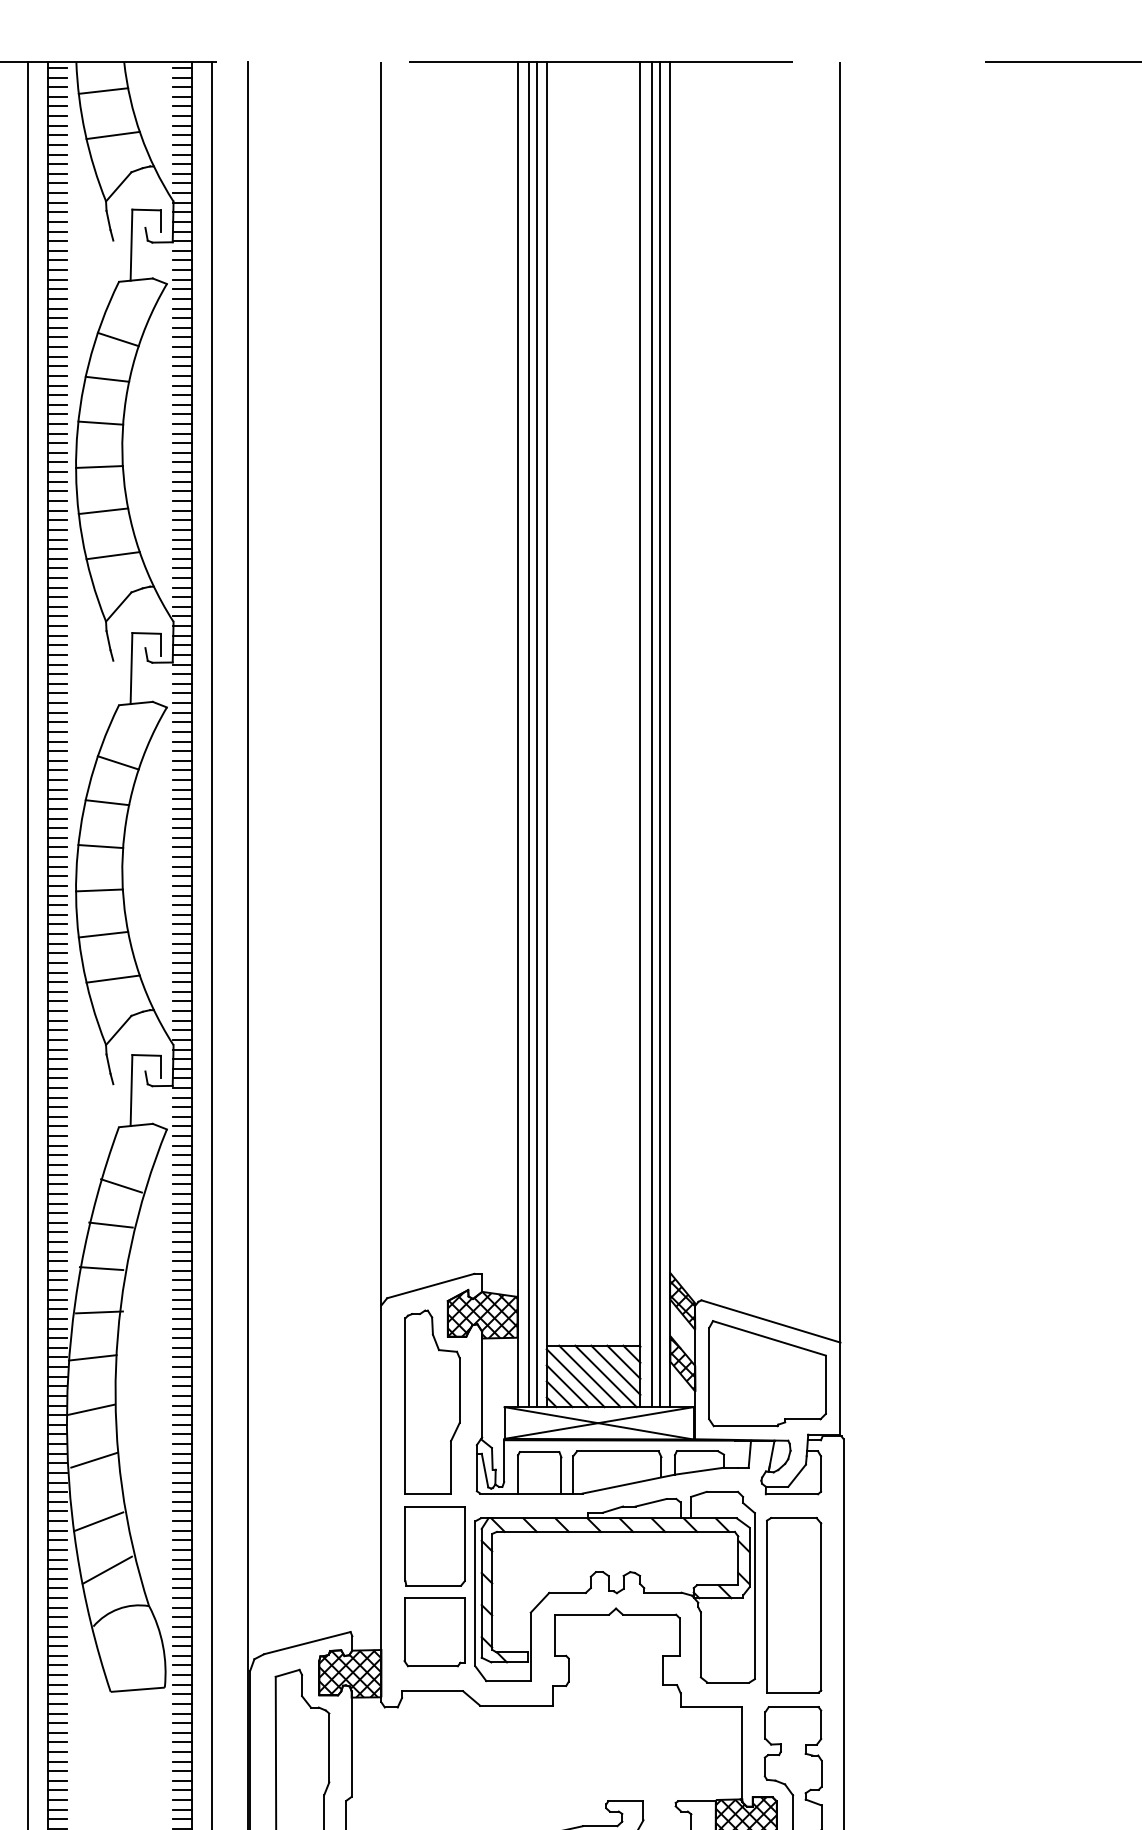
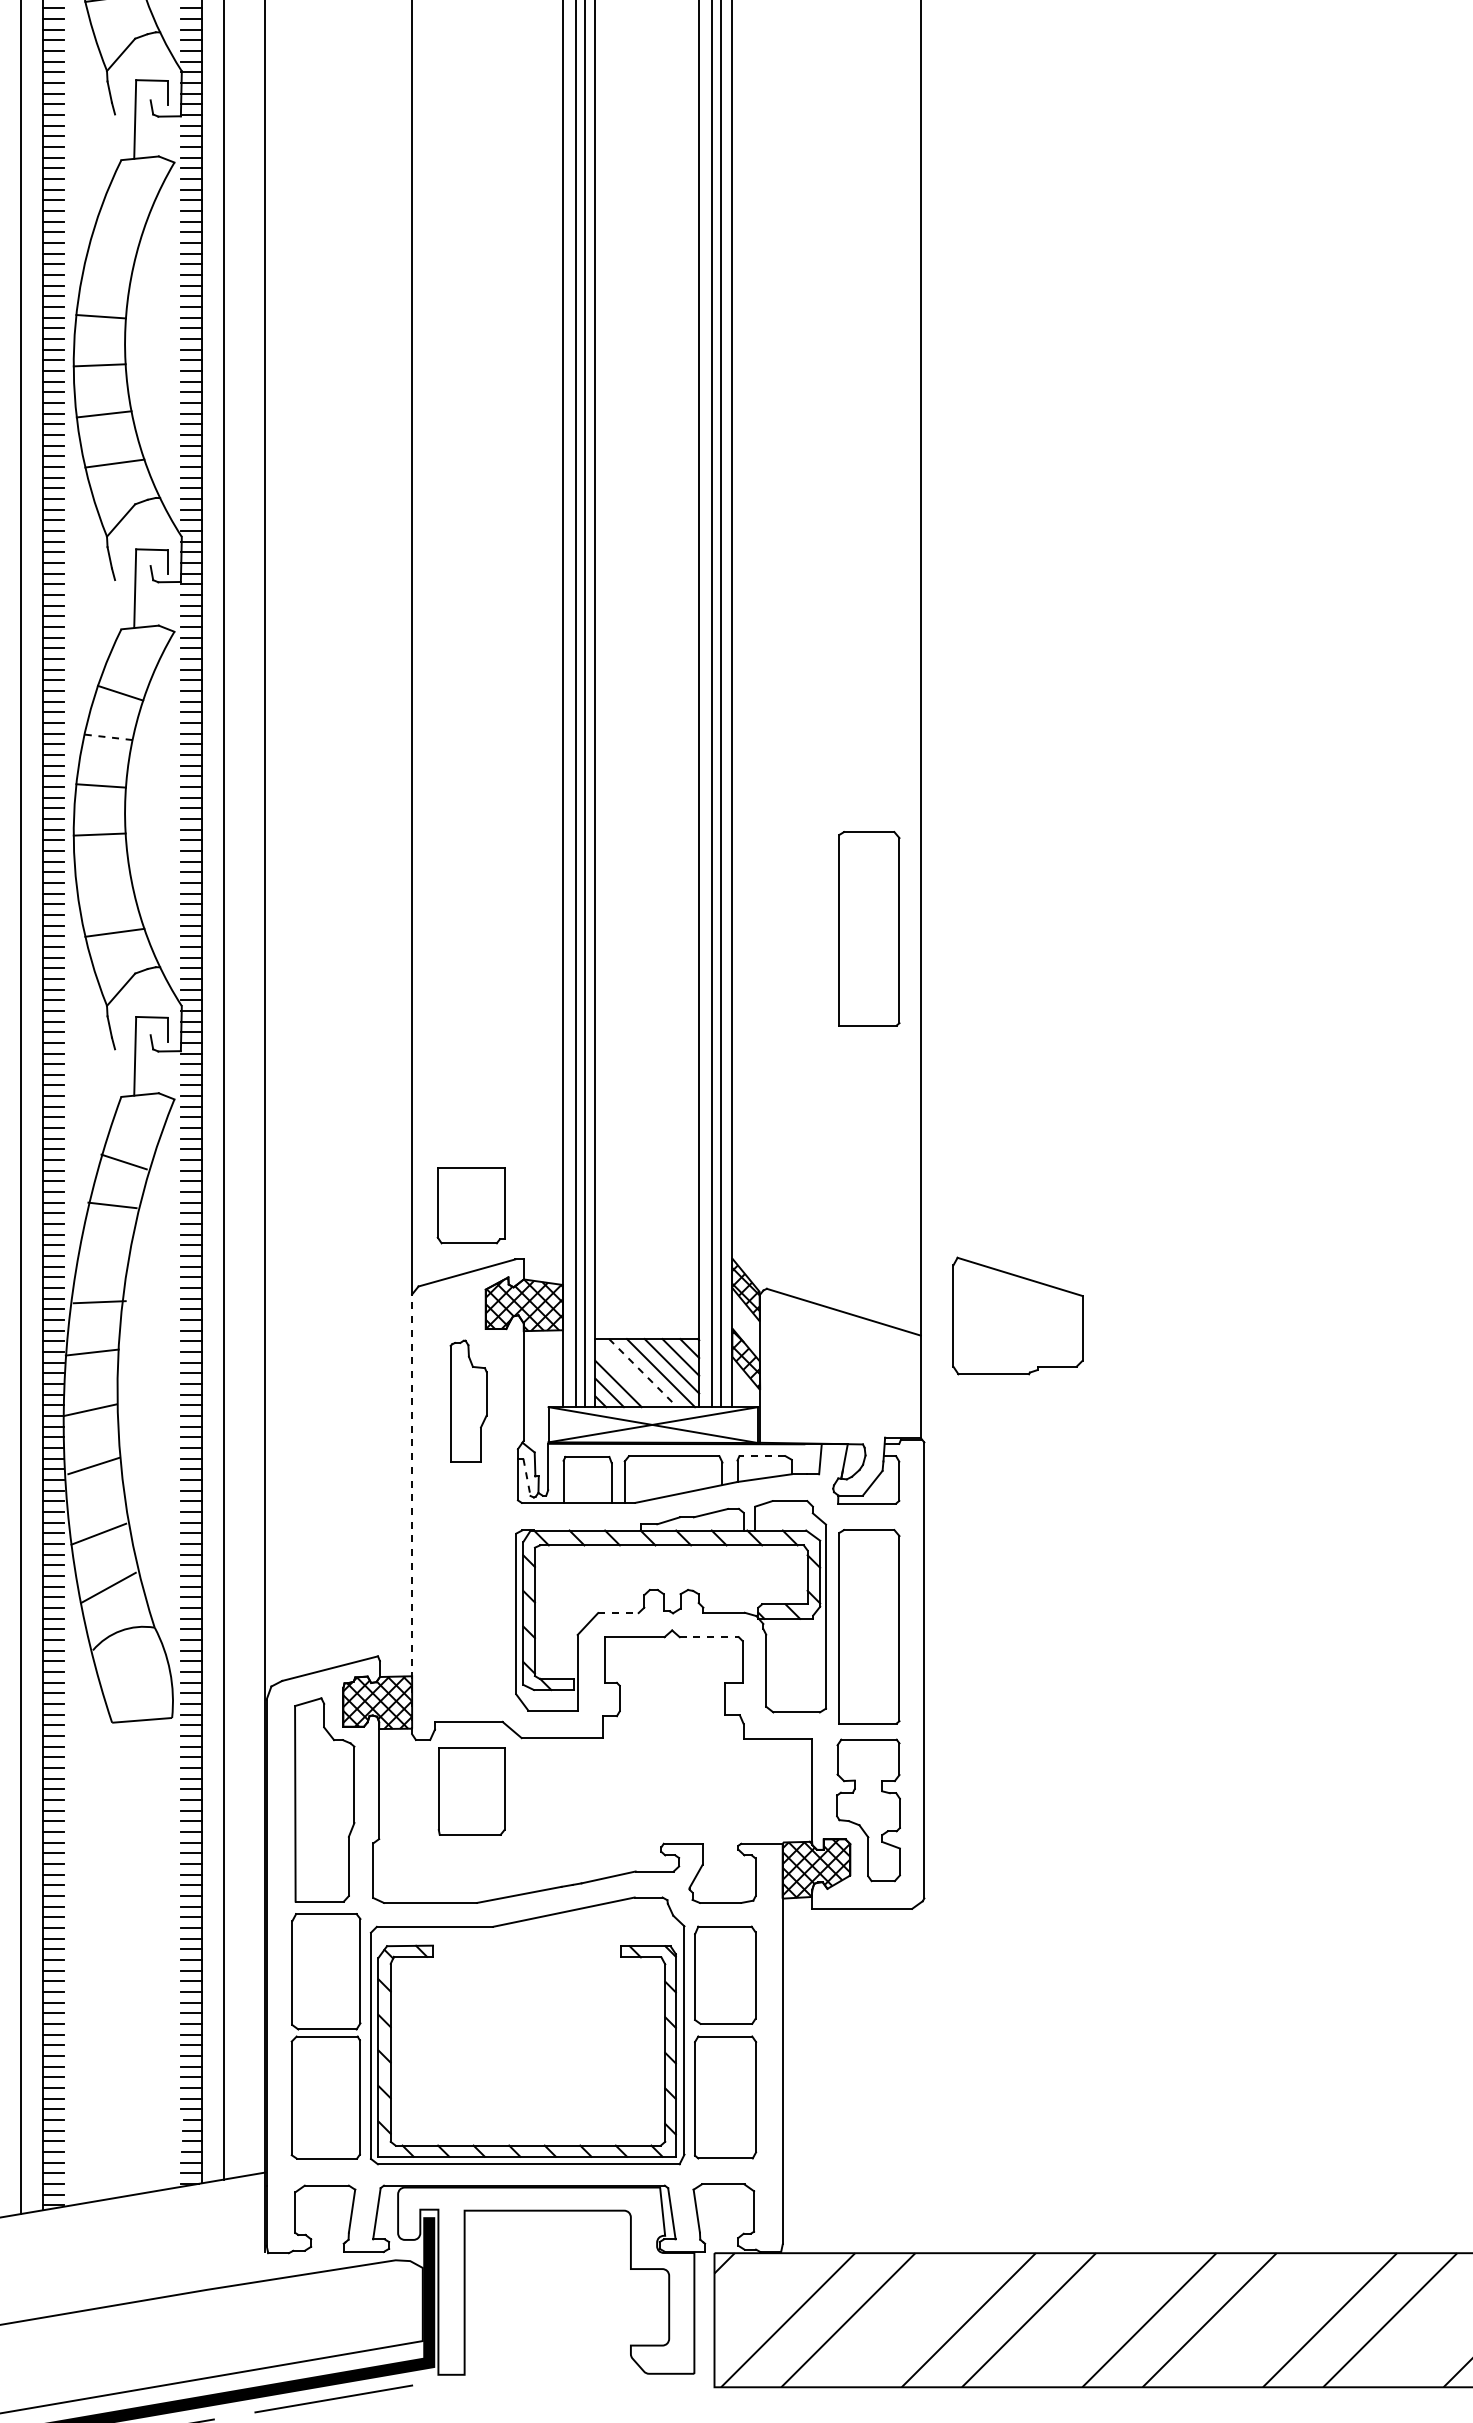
line: (118, 339) -> (120, 223), removed
line: (107, 378) -> (108, 267), removed
line: (107, 802) -> (108, 737), solid -> dashed
line: (102, 934) -> (103, 883), removed
part: (794, 975) -> (869, 928), added
line: (101, 1268) -> (101, 1253), removed
part: (767, 1373) -> (1017, 1315), moved
line: (590, 1376) -> (643, 1373), solid -> dashed
line: (575, 1378) -> (627, 1375), removed
part: (432, 1402) -> (468, 1401), size x0.6
line: (697, 1451) -> (762, 1456), solid -> dashed
line: (484, 1470) -> (526, 1477), solid -> dashed
line: (381, 1504) -> (412, 1514), solid -> dashed
part: (434, 1546) -> (471, 1791), moved
line: (567, 1593) -> (618, 1613), solid -> dashed
line: (649, 1615) -> (709, 1637), solid -> dashed
part: (434, 1632) -> (470, 1205), moved

